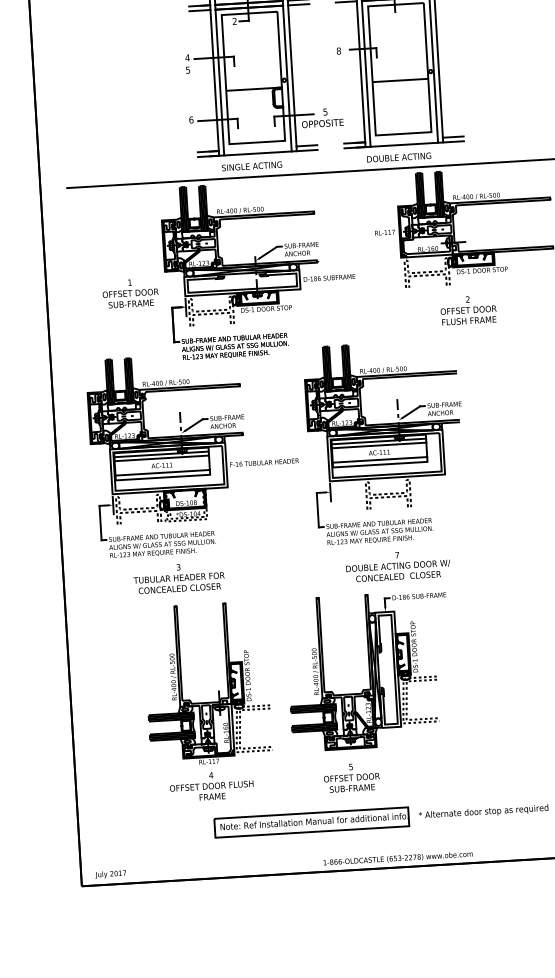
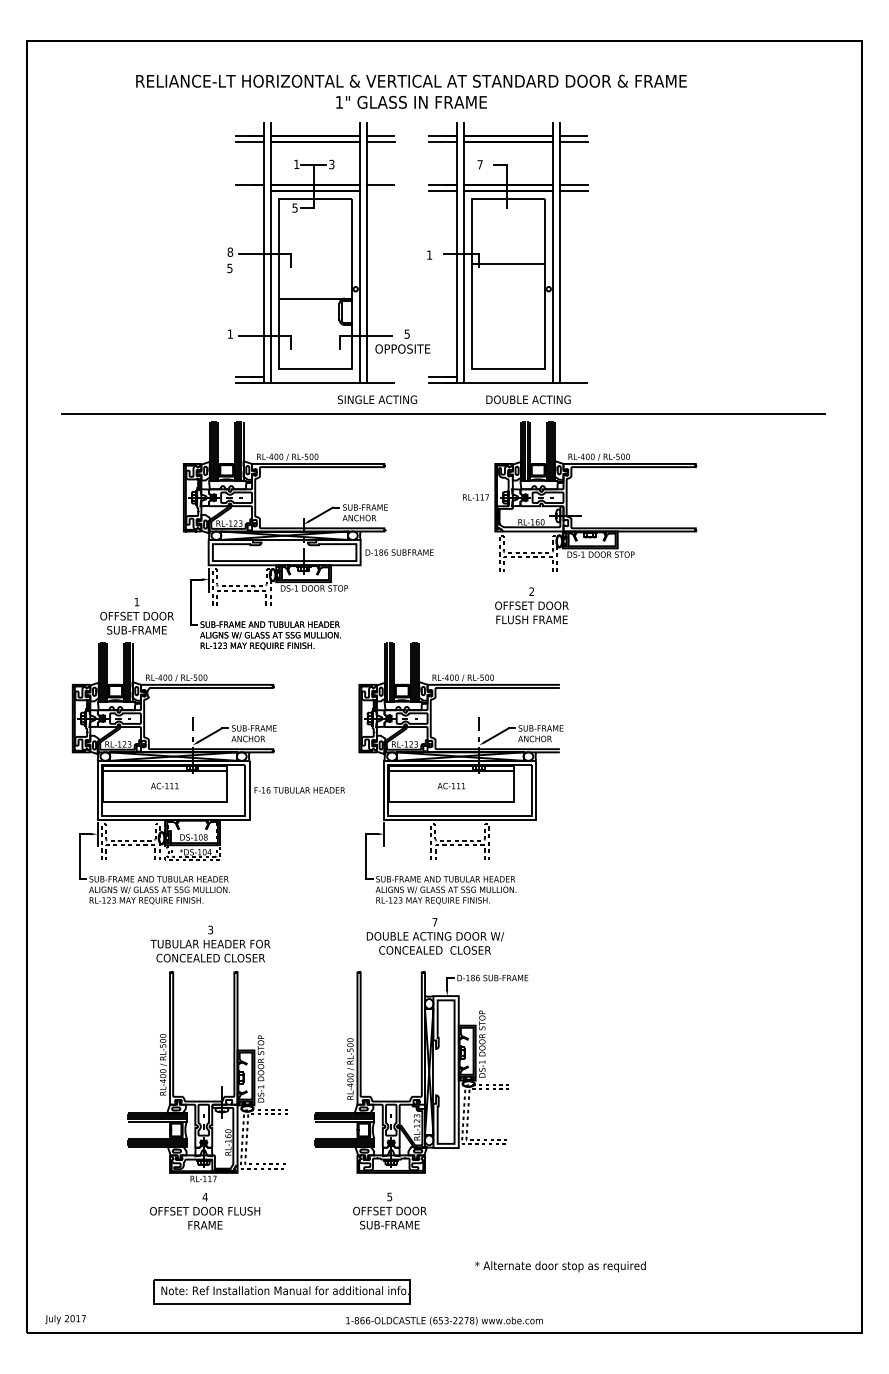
line: (298, 5) -> (380, 191), removed
line: (200, 10) -> (250, 191), removed
text: (234, 21) -> (294, 207), 2 -> 5
text: (338, 50) -> (429, 254), 8 -> 1
text: (186, 57) -> (229, 251), 4 -> 8
line: (400, 80) -> (508, 263), moved
text: (191, 119) -> (230, 333), 6 -> 1
line: (452, 137) -> (572, 377), removed
line: (306, 146) -> (379, 377), removed
text: (399, 157) -> (528, 399), moved
text: (252, 166) -> (377, 399), moved
text: (130, 293) -> (136, 616), moved
text: (468, 309) -> (531, 605), moved
line: (378, 445) -> (451, 776), removed
line: (161, 458) -> (164, 776), removed
line: (379, 459) -> (451, 795), removed
line: (162, 472) -> (164, 795), removed
text: (397, 566) -> (434, 936), moved
text: (179, 577) -> (210, 943), moved
part: (311, 822) -> (281, 1291), moved

